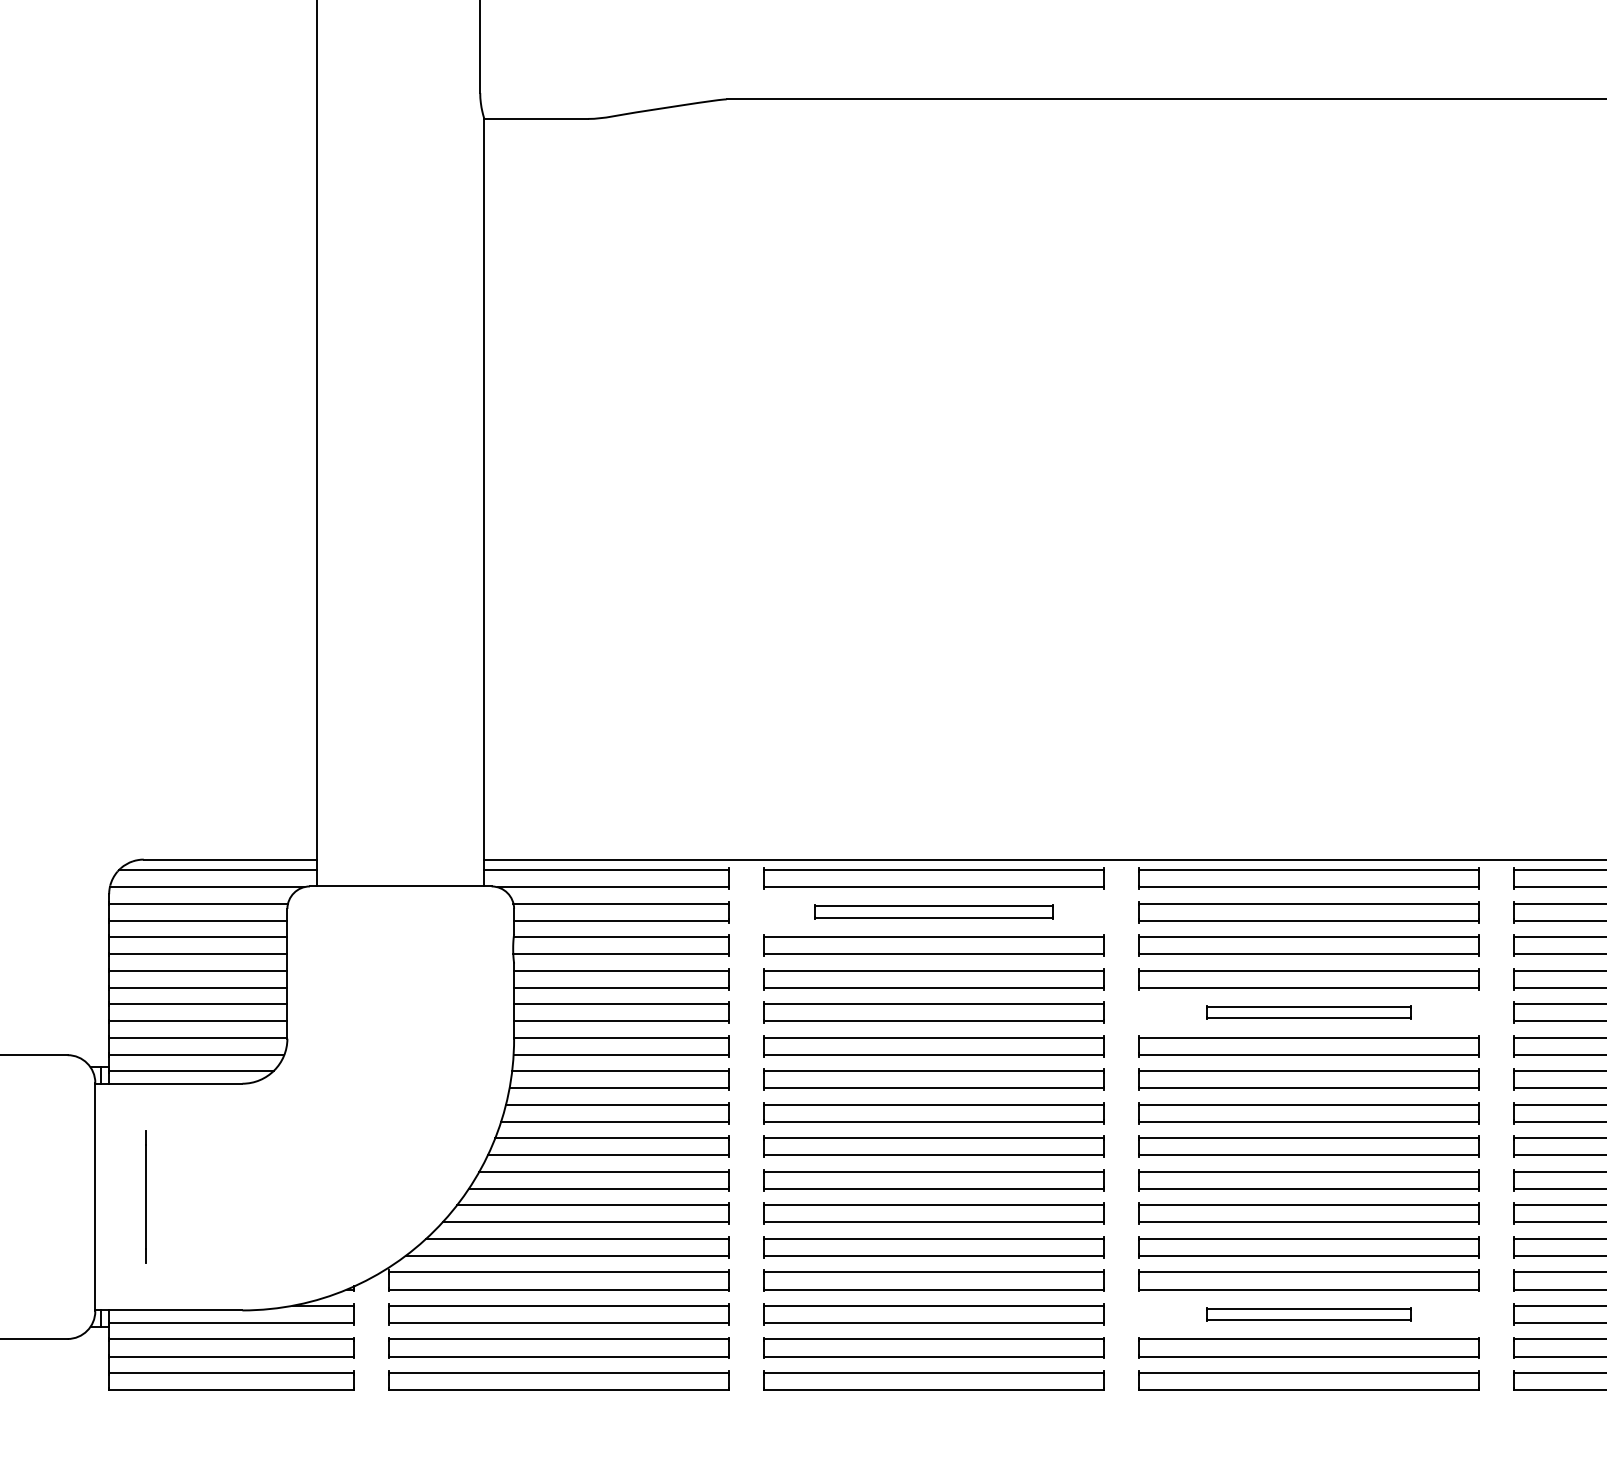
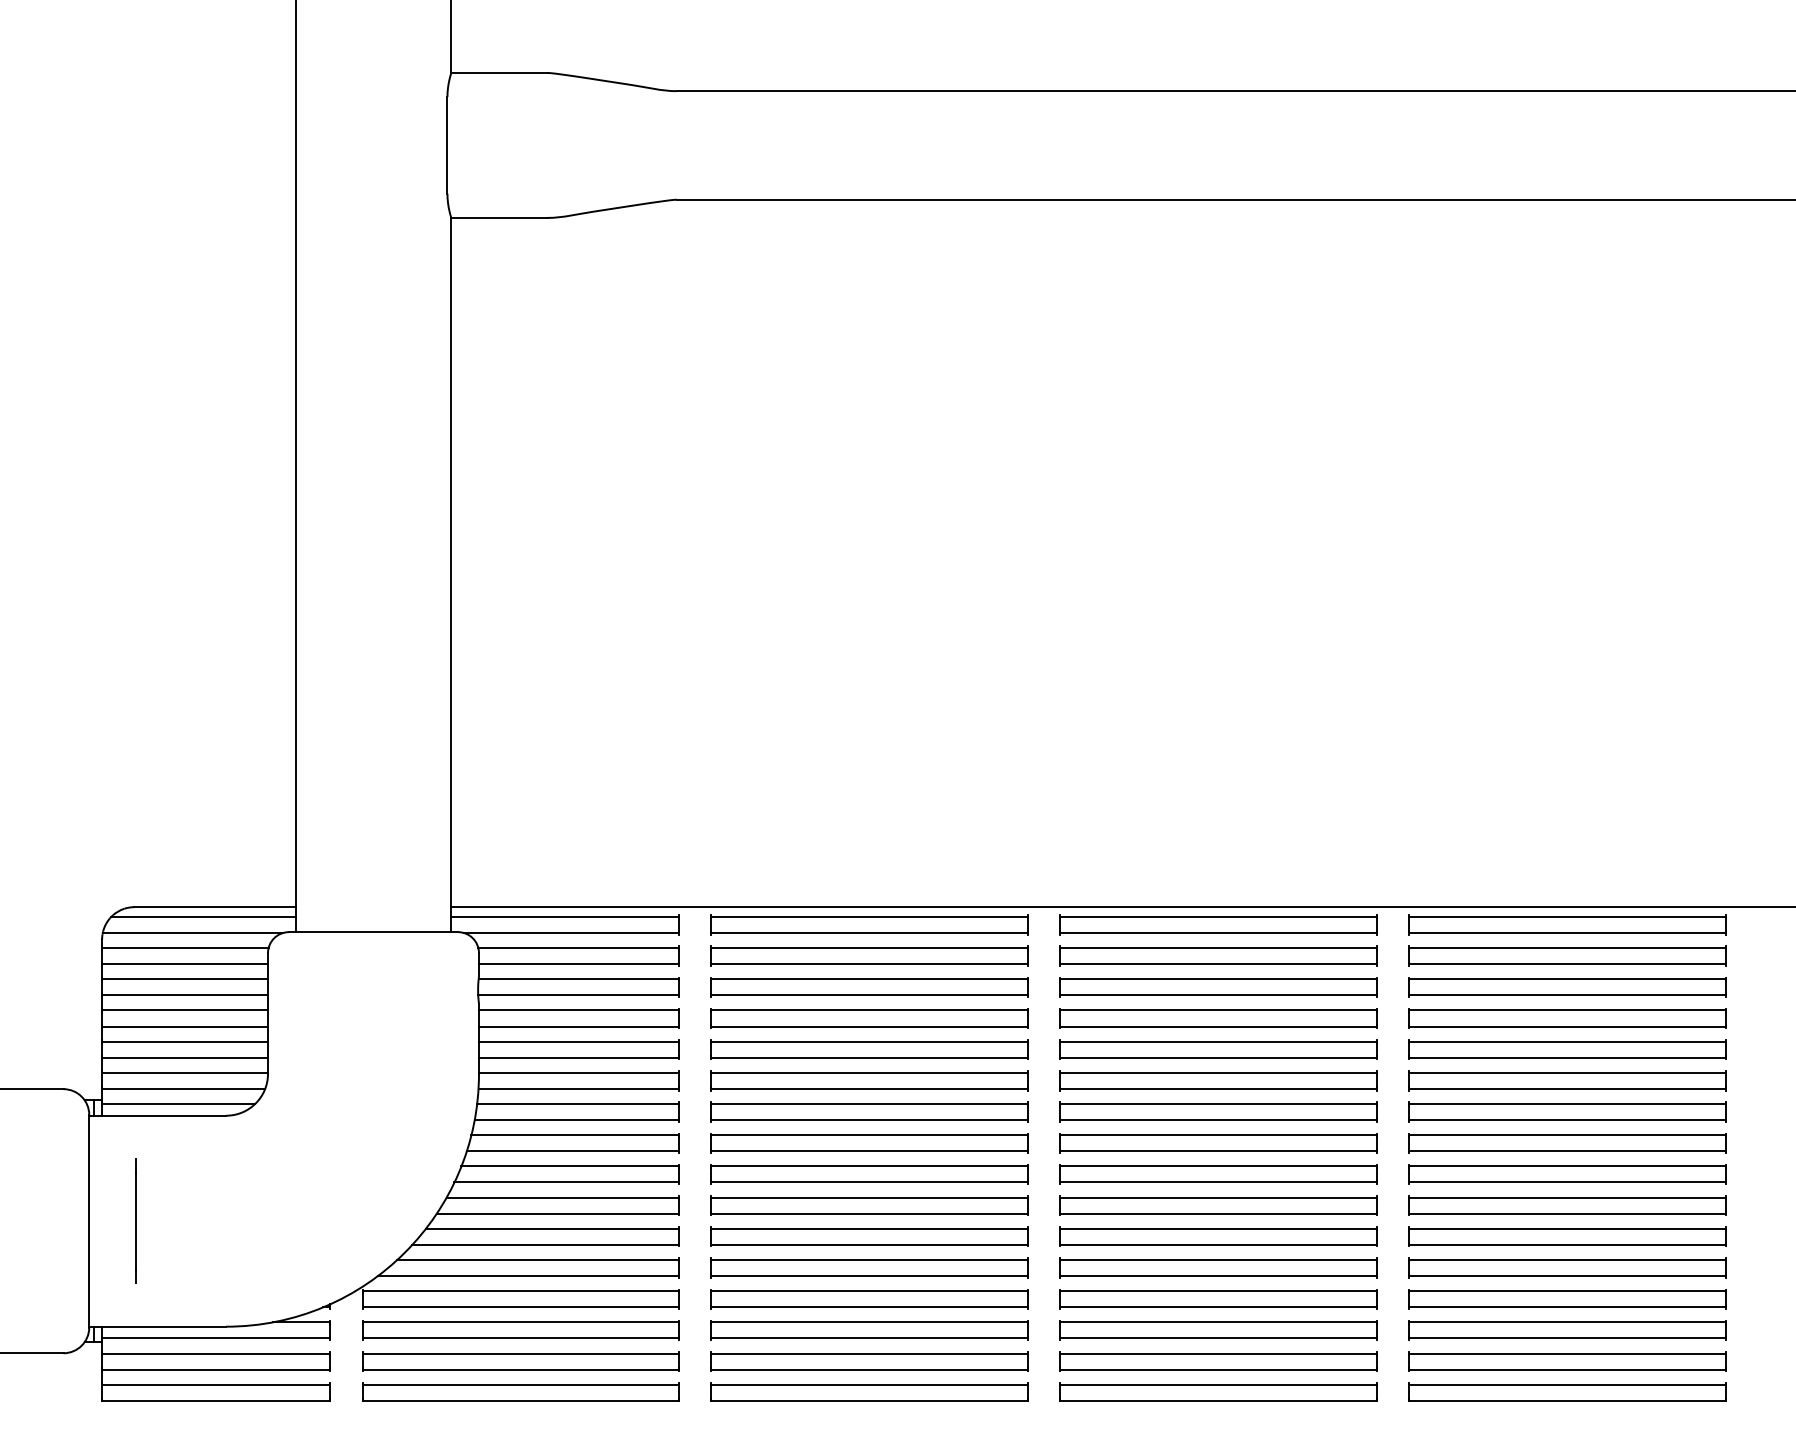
part: (933, 911) -> (869, 955), size x1.43
part: (1308, 1012) -> (1218, 1049), size x1.67
part: (1308, 1314) -> (1218, 1330), size x1.67

